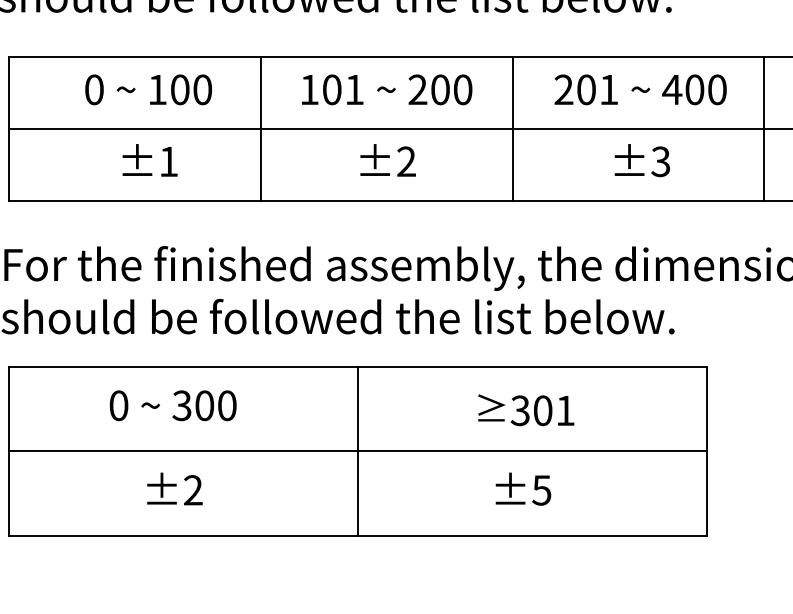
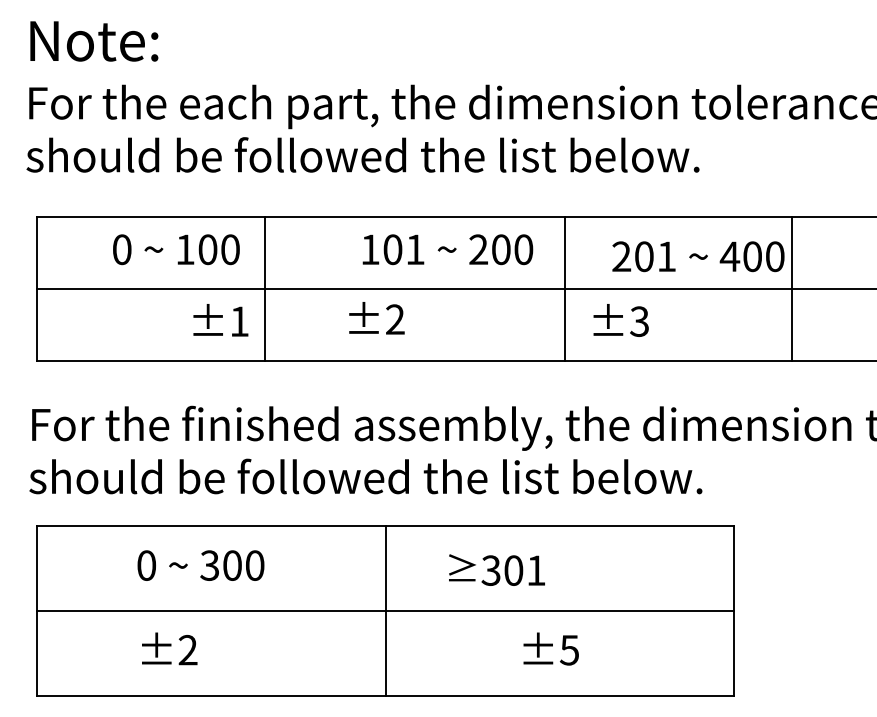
text: (386, 89) -> (447, 249), moved
text: (640, 89) -> (698, 256), moved
line: (260, 128) -> (264, 288), moved
line: (512, 128) -> (565, 288), moved
text: (149, 160) -> (220, 320), moved
text: (387, 160) -> (376, 318), moved
text: (641, 160) -> (620, 320), moved
text: (525, 409) -> (496, 569), moved
text: (174, 488) -> (169, 648), moved

